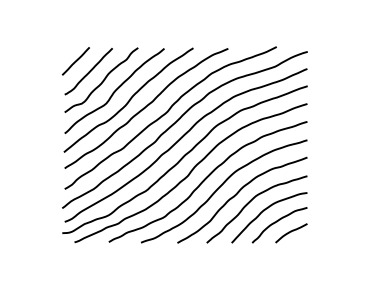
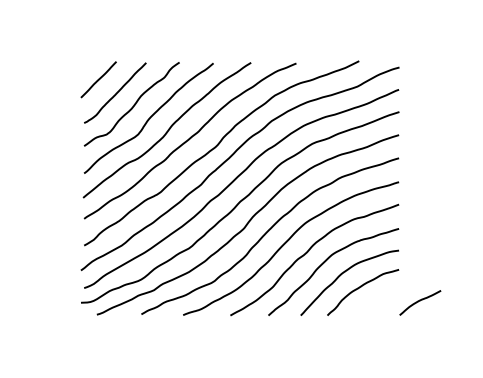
curve: (291, 232) -> (420, 301), moved

